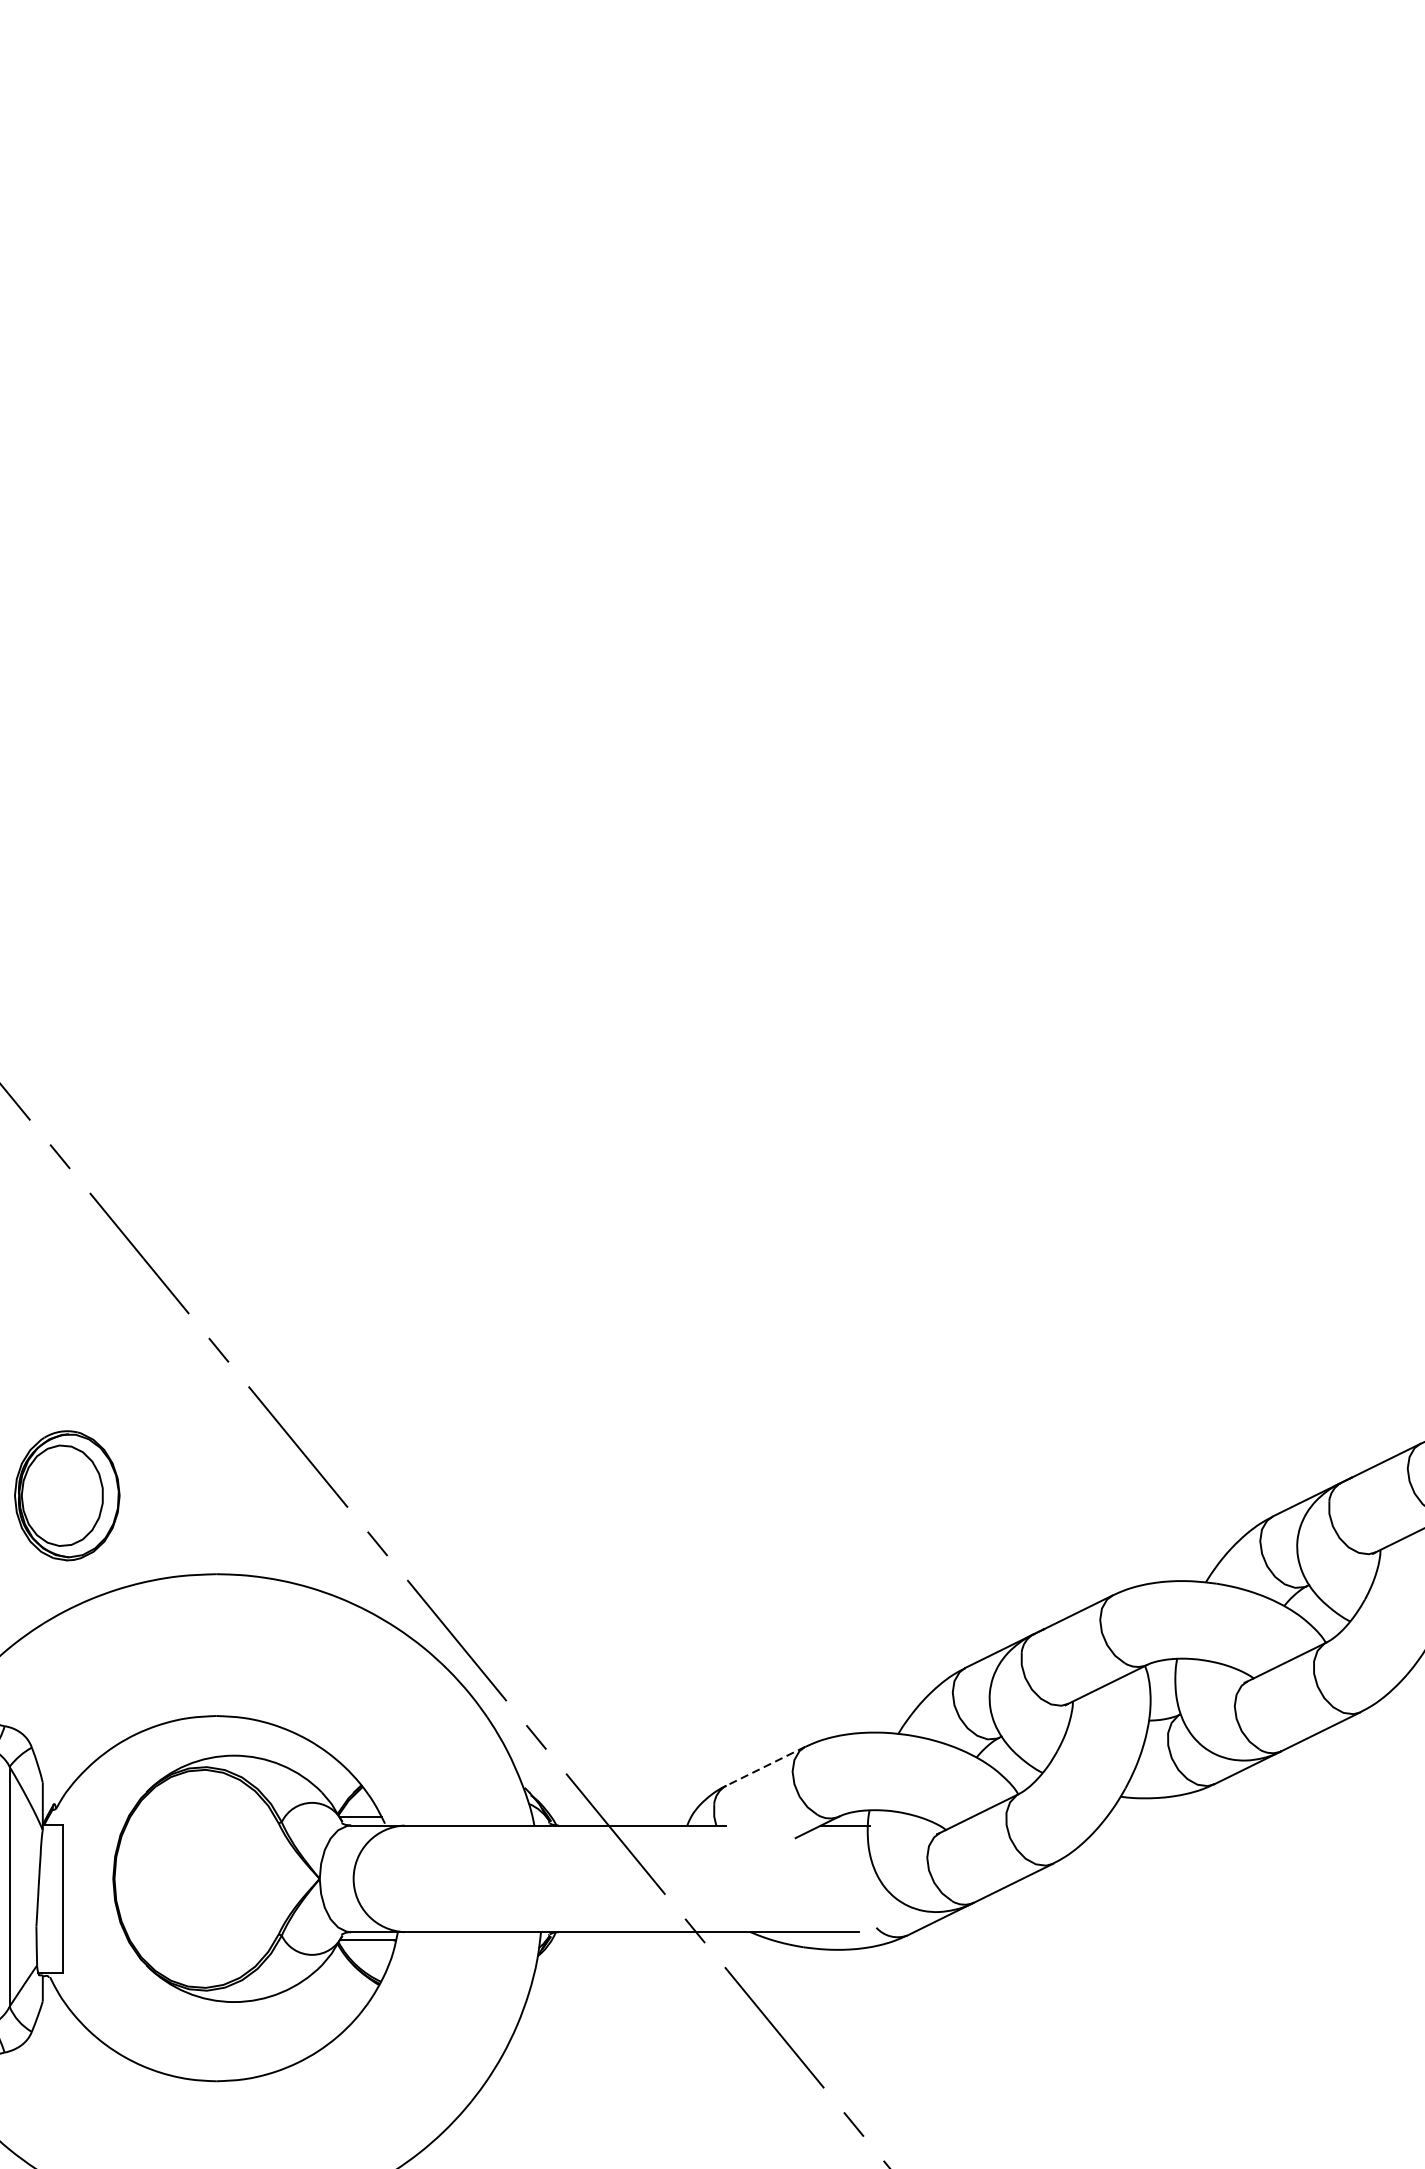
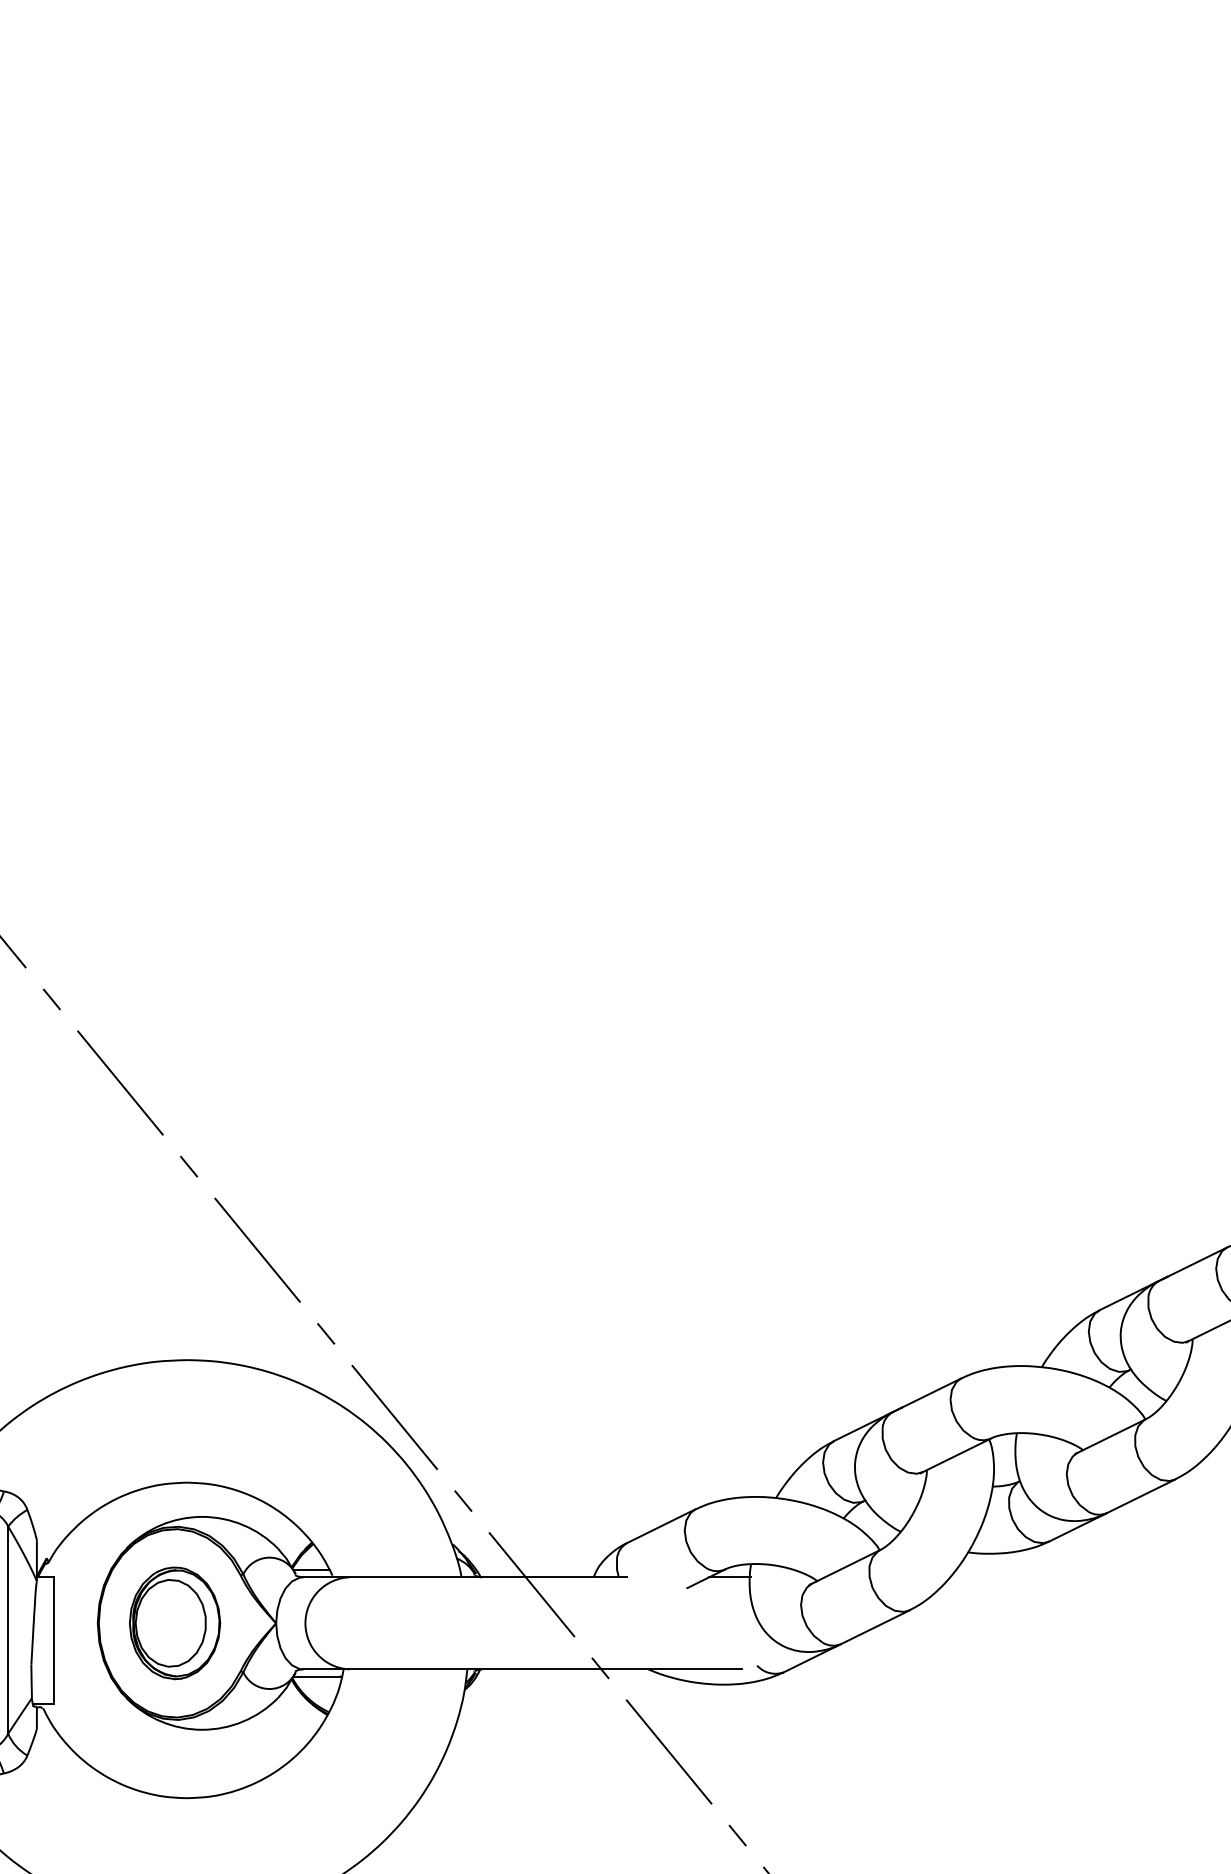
part: (67, 1495) -> (175, 1623), moved
line: (765, 1766) -> (661, 1526), dashed -> solid

